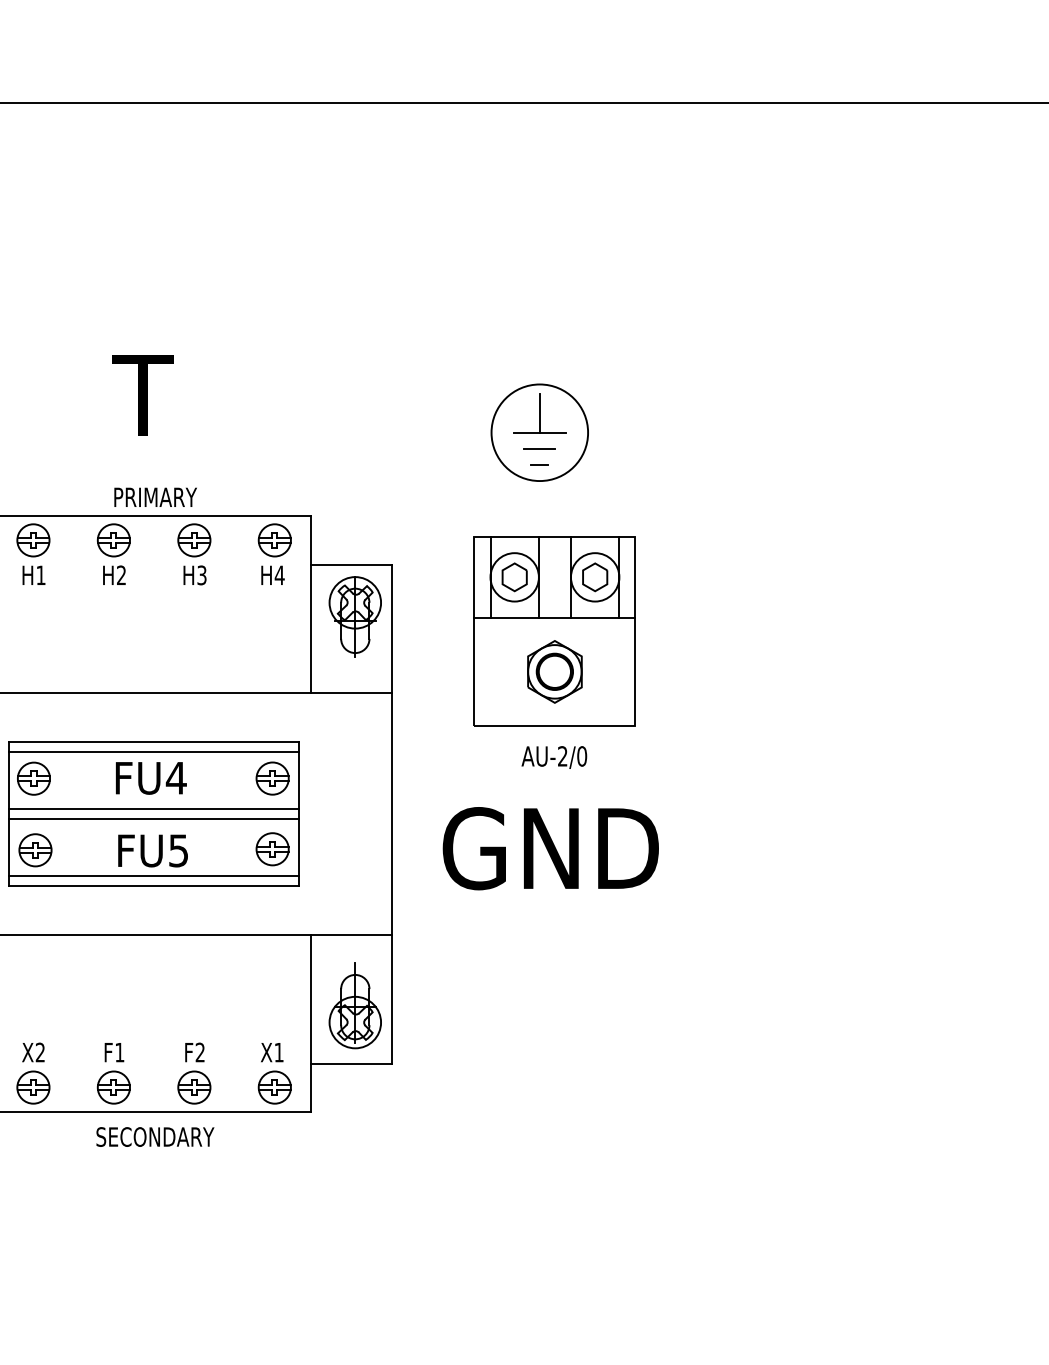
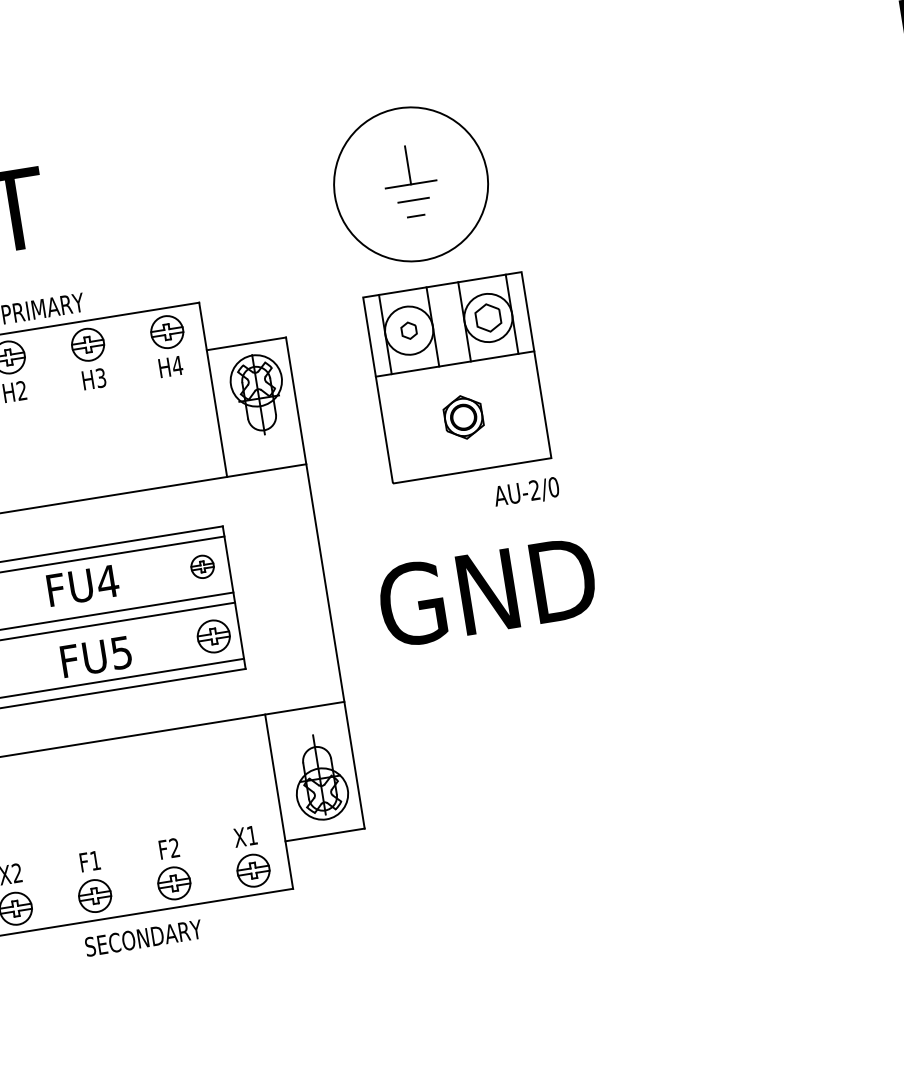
circle: (539, 432) -> (410, 184), size x1.6
part: (514, 577) -> (408, 330), size x0.6
part: (554, 671) -> (463, 417), size x0.7
text: (554, 757) -> (526, 492), moved
part: (272, 778) -> (202, 566), size x0.7

